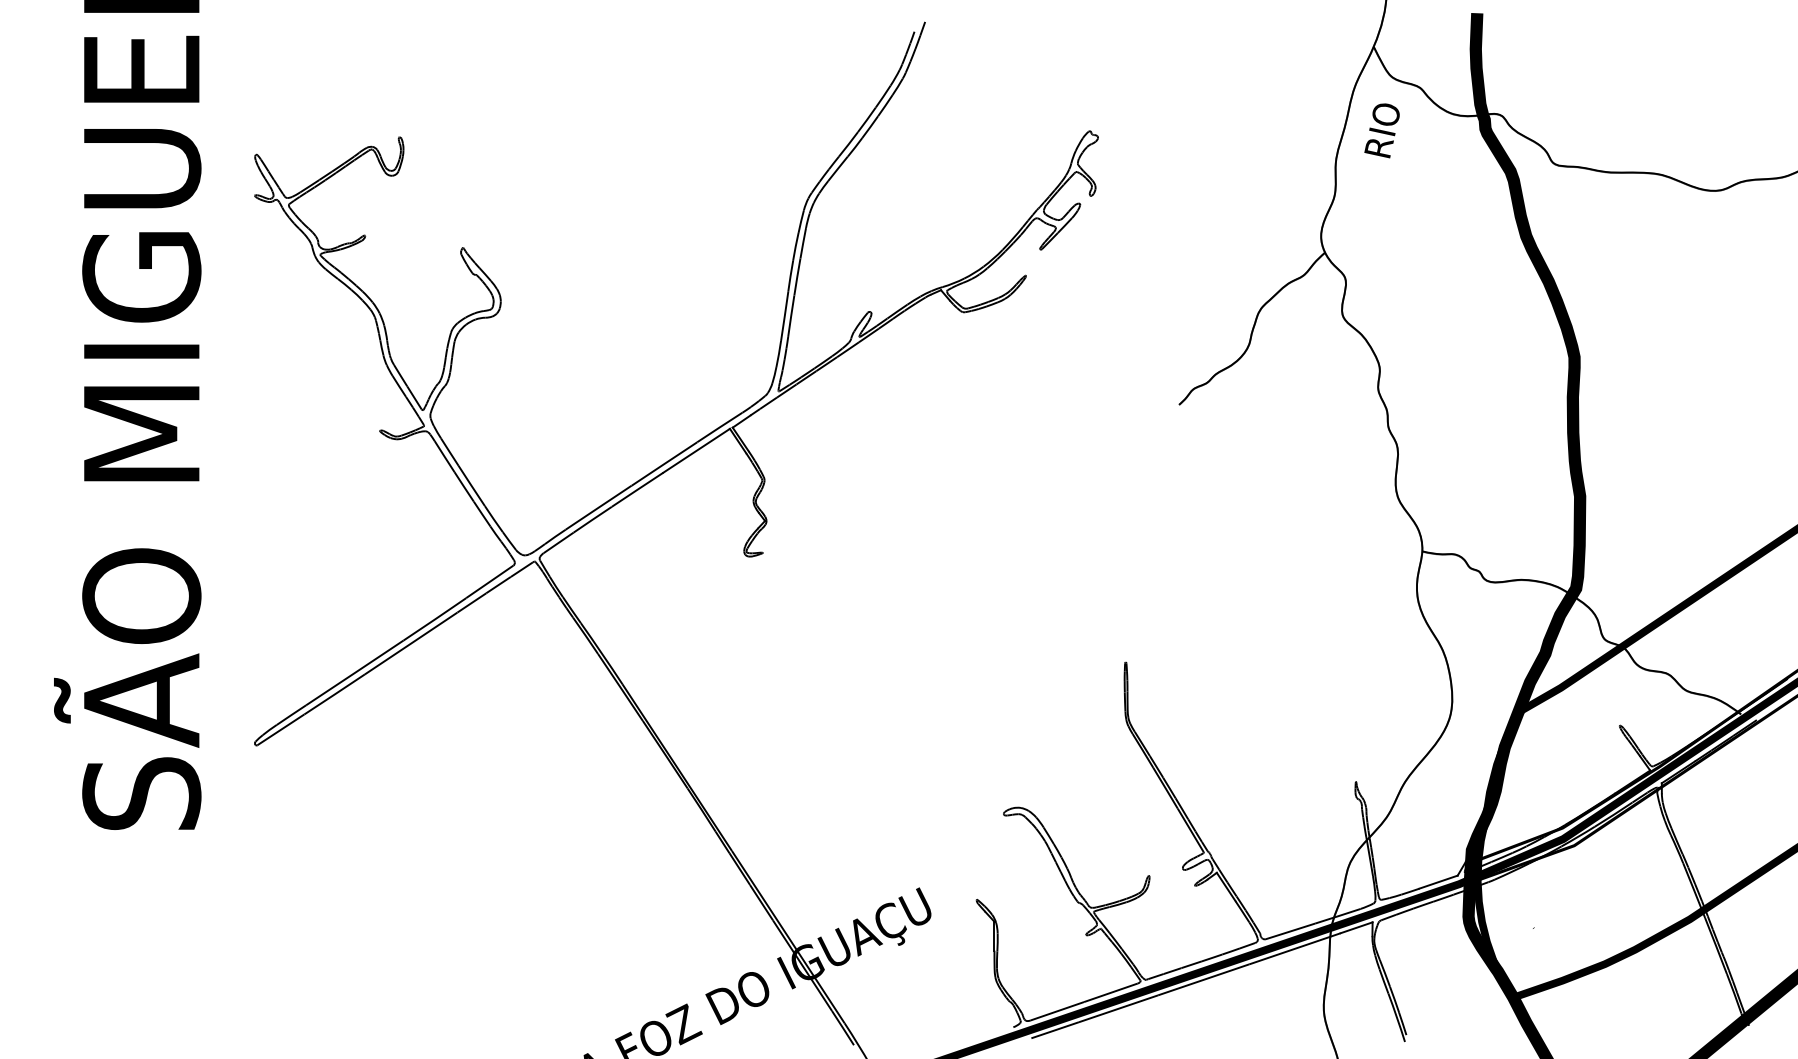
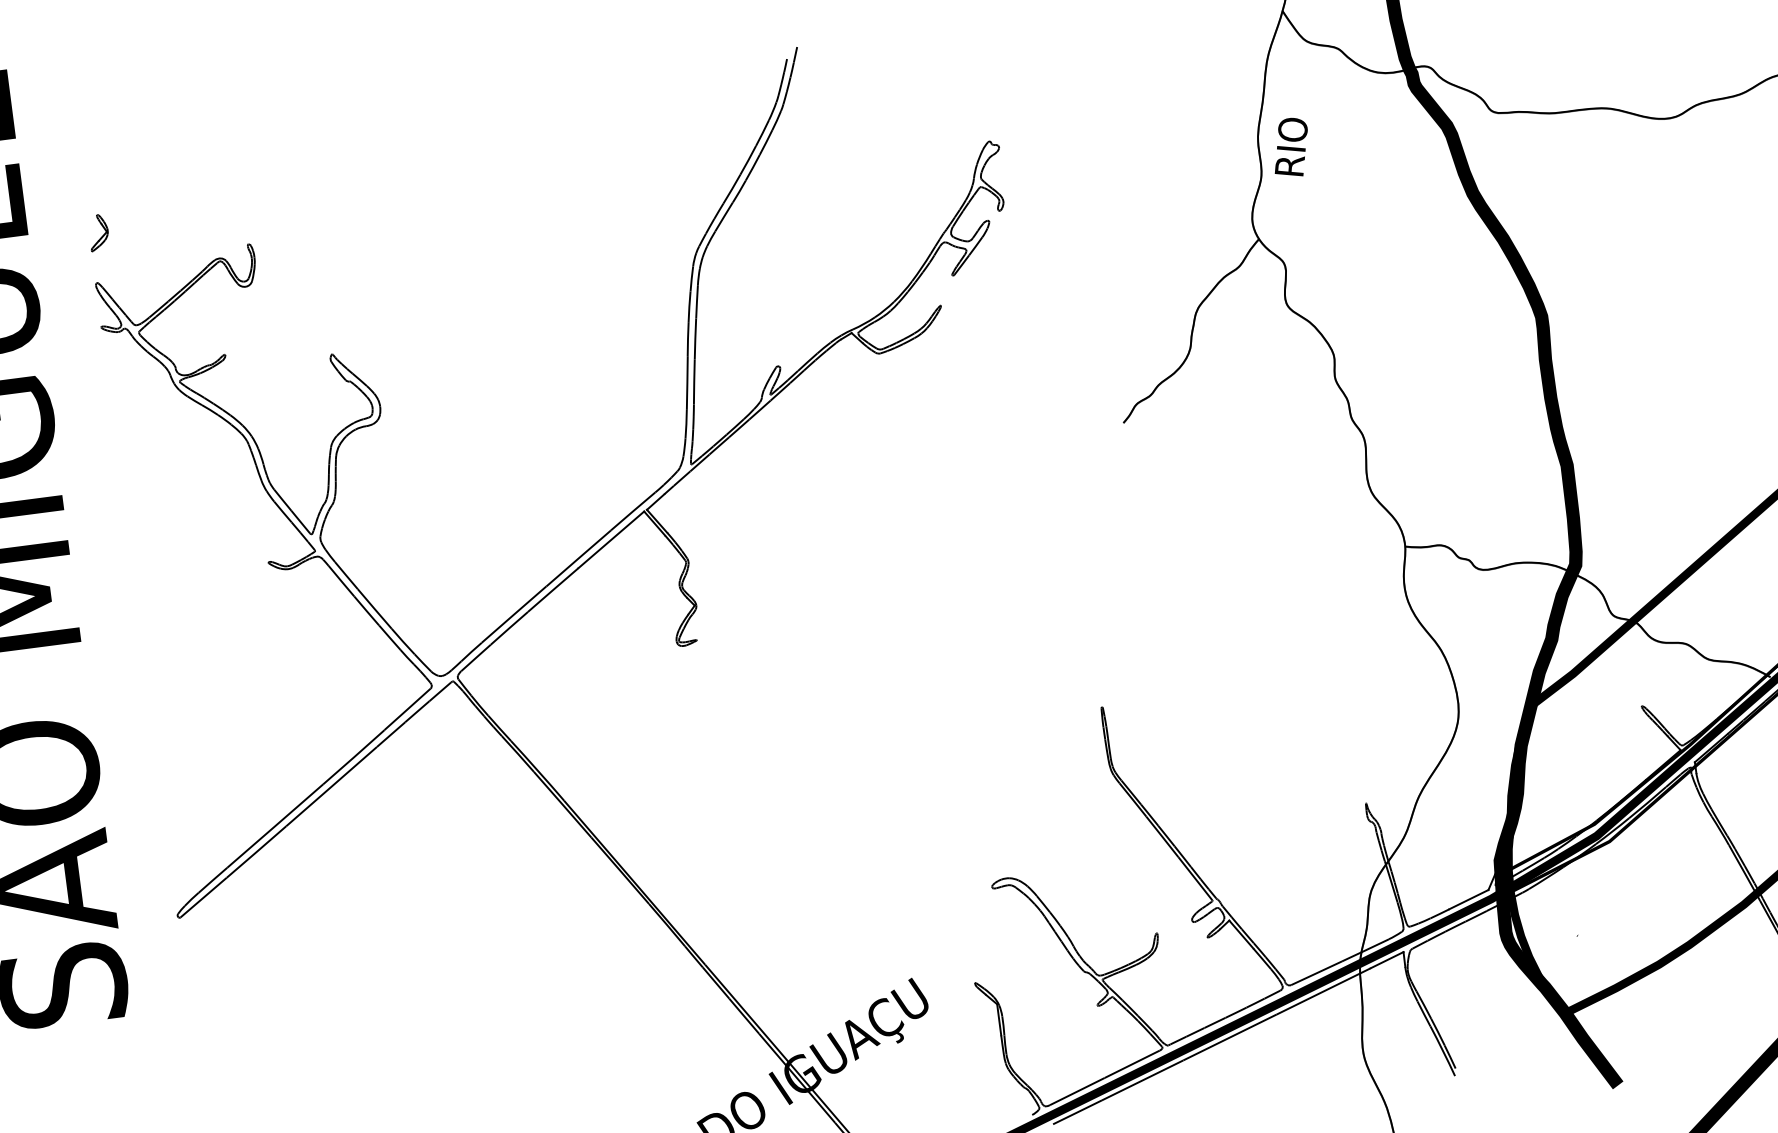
part: (263, 108) -> (98, 232), added
text: (1381, 130) -> (1290, 147), moved

